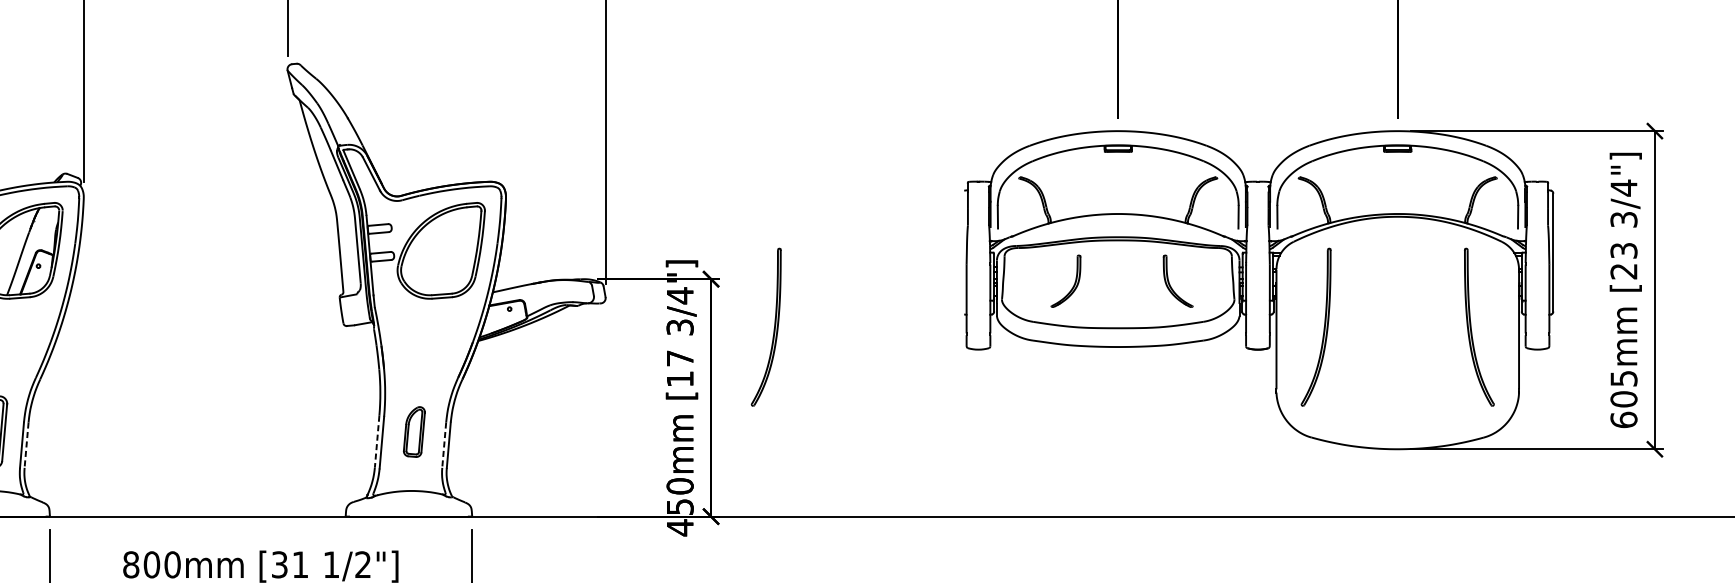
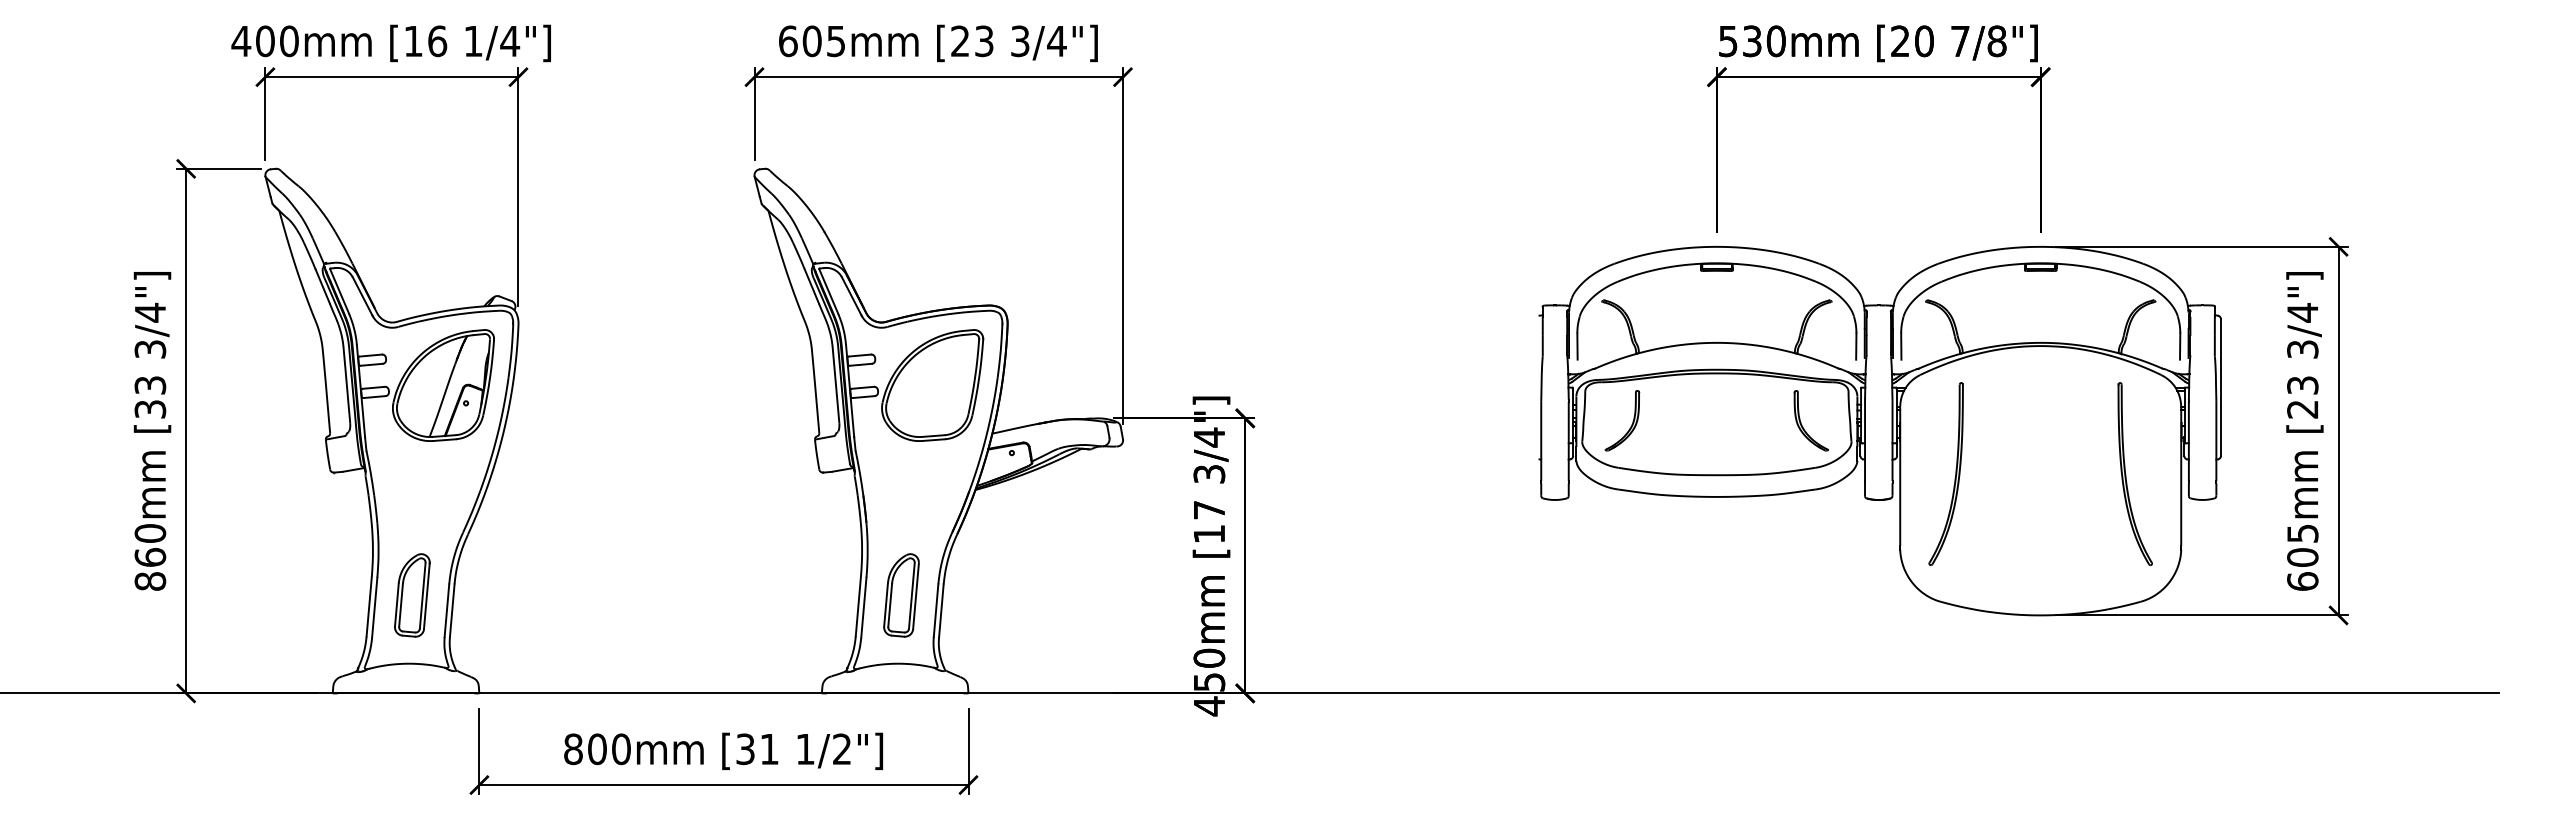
part: (1073, 284) -> (1631, 424), moved
part: (1170, 284) -> (1802, 424), moved
part: (773, 330) -> (1317, 477), removed
part: (414, 432) -> (901, 595), size x1.43
line: (377, 441) -> (858, 606), dashed -> solid
line: (26, 445) -> (452, 611), dashed -> solid
line: (444, 445) -> (936, 611), dashed -> solid

